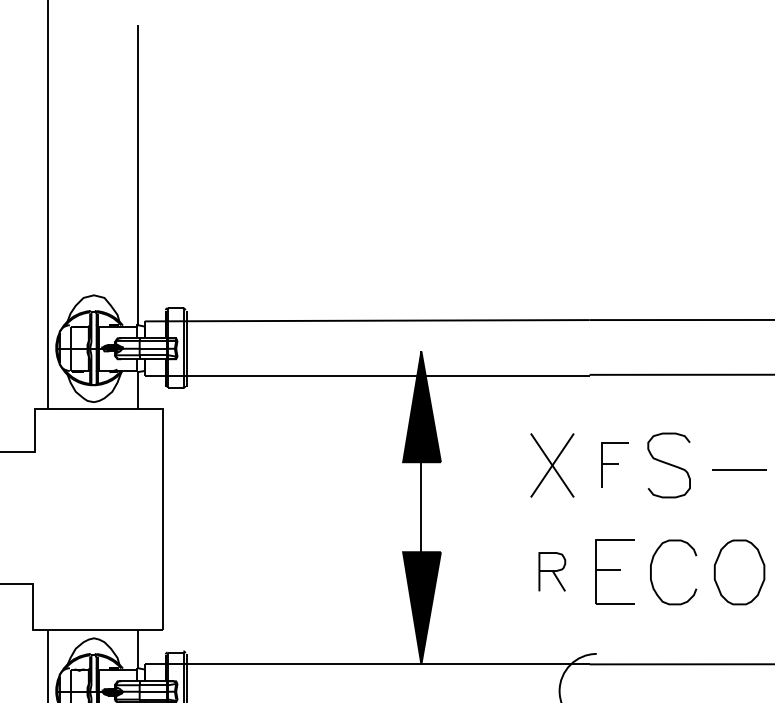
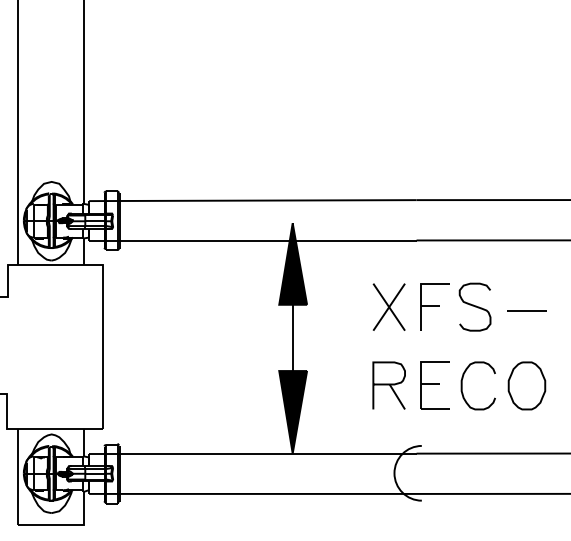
part: (613, 464) -> (434, 306), size x1.43
part: (551, 571) -> (388, 385), size x1.67

